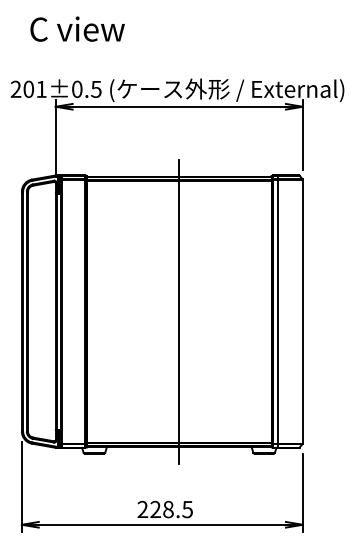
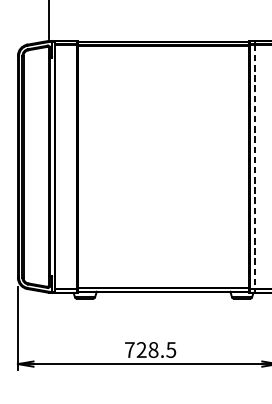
line: (179, 311) -> (163, 166), removed
line: (277, 311) -> (254, 166), solid -> dashed
text: (142, 508) -> (129, 349), 228.5 -> 728.5

